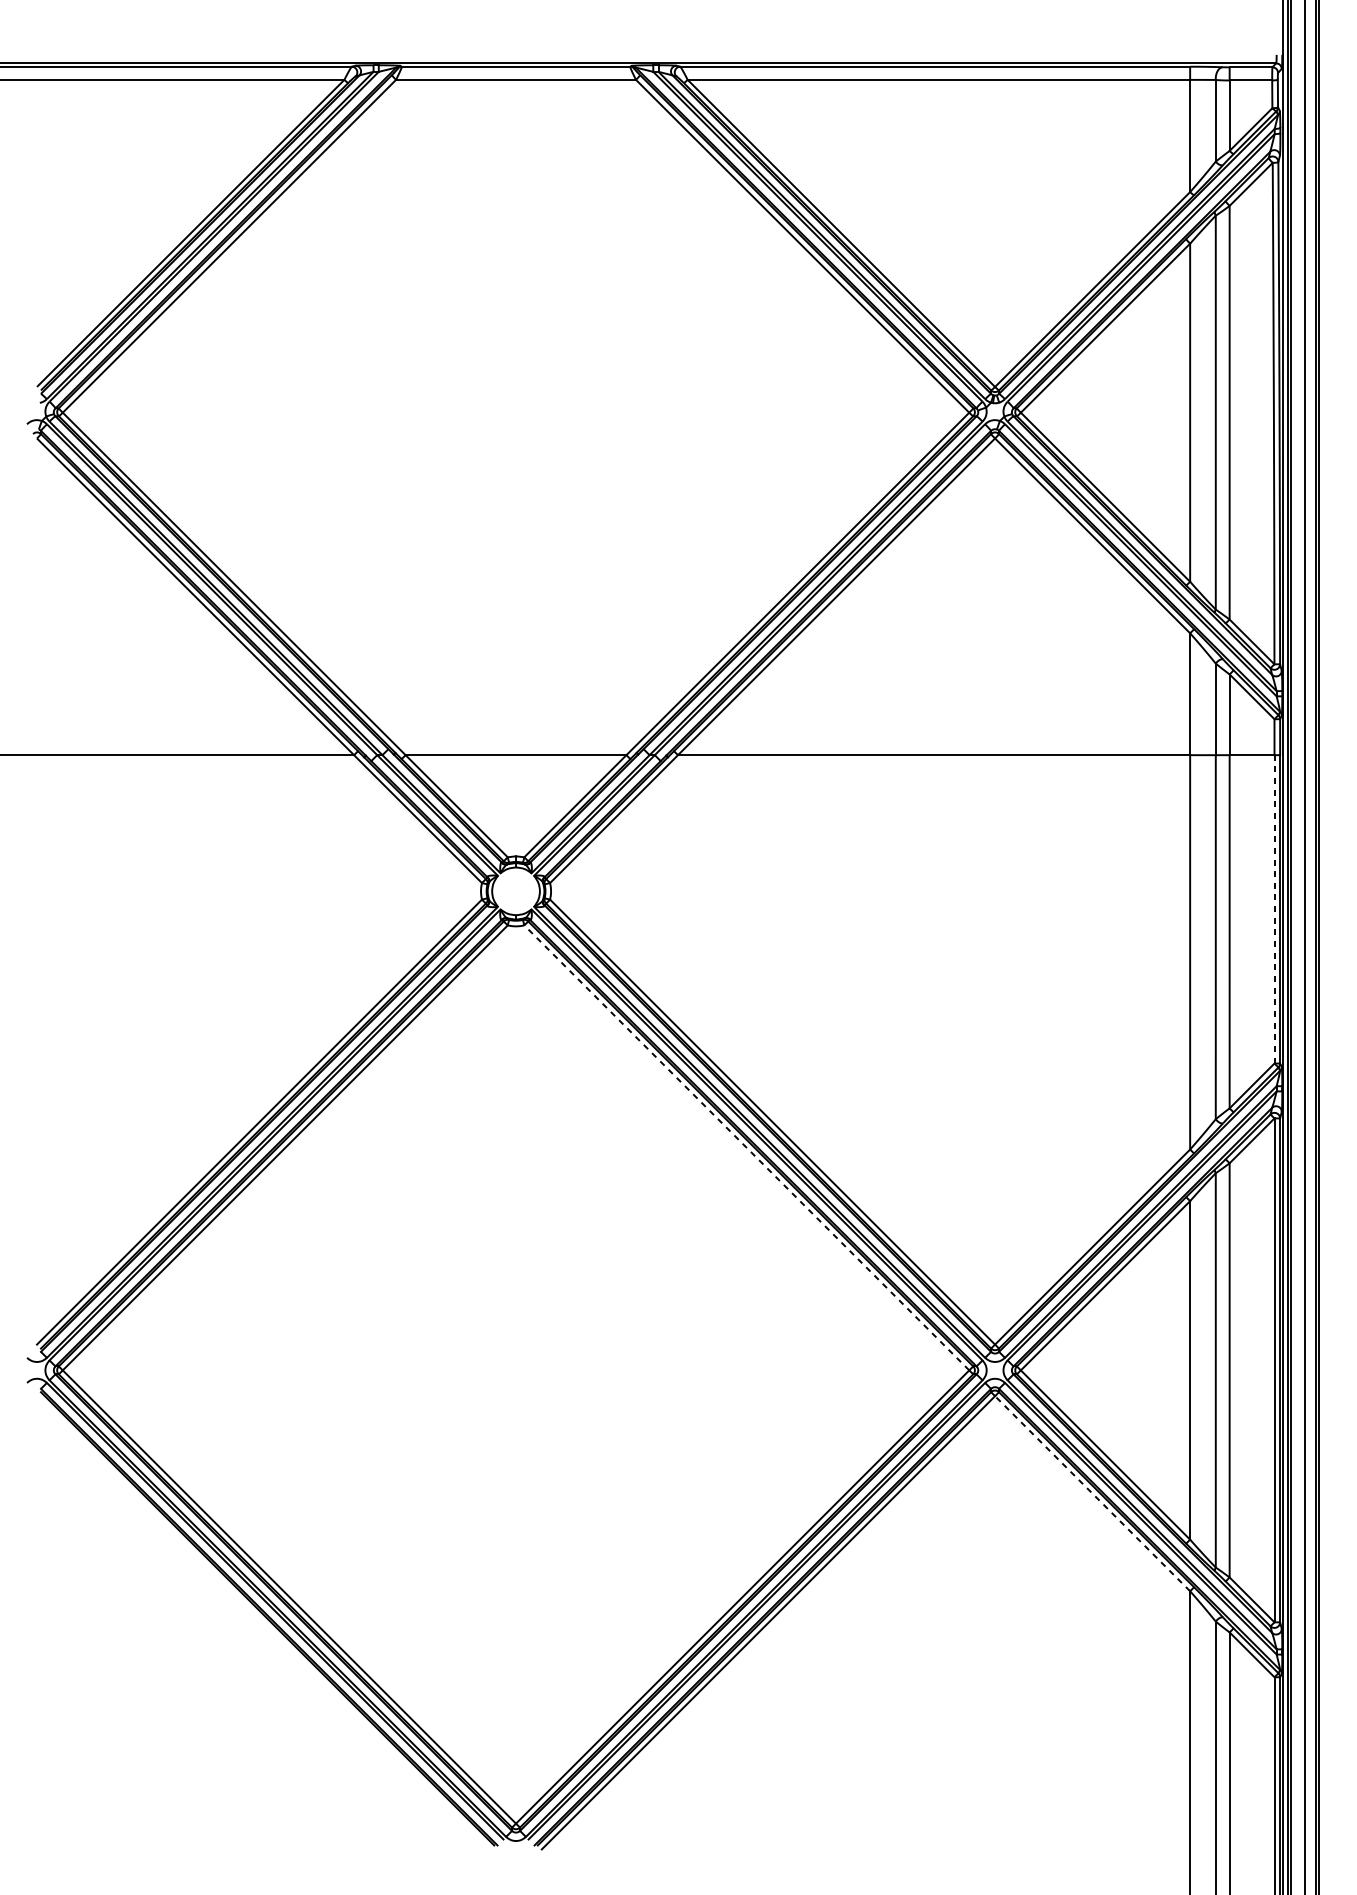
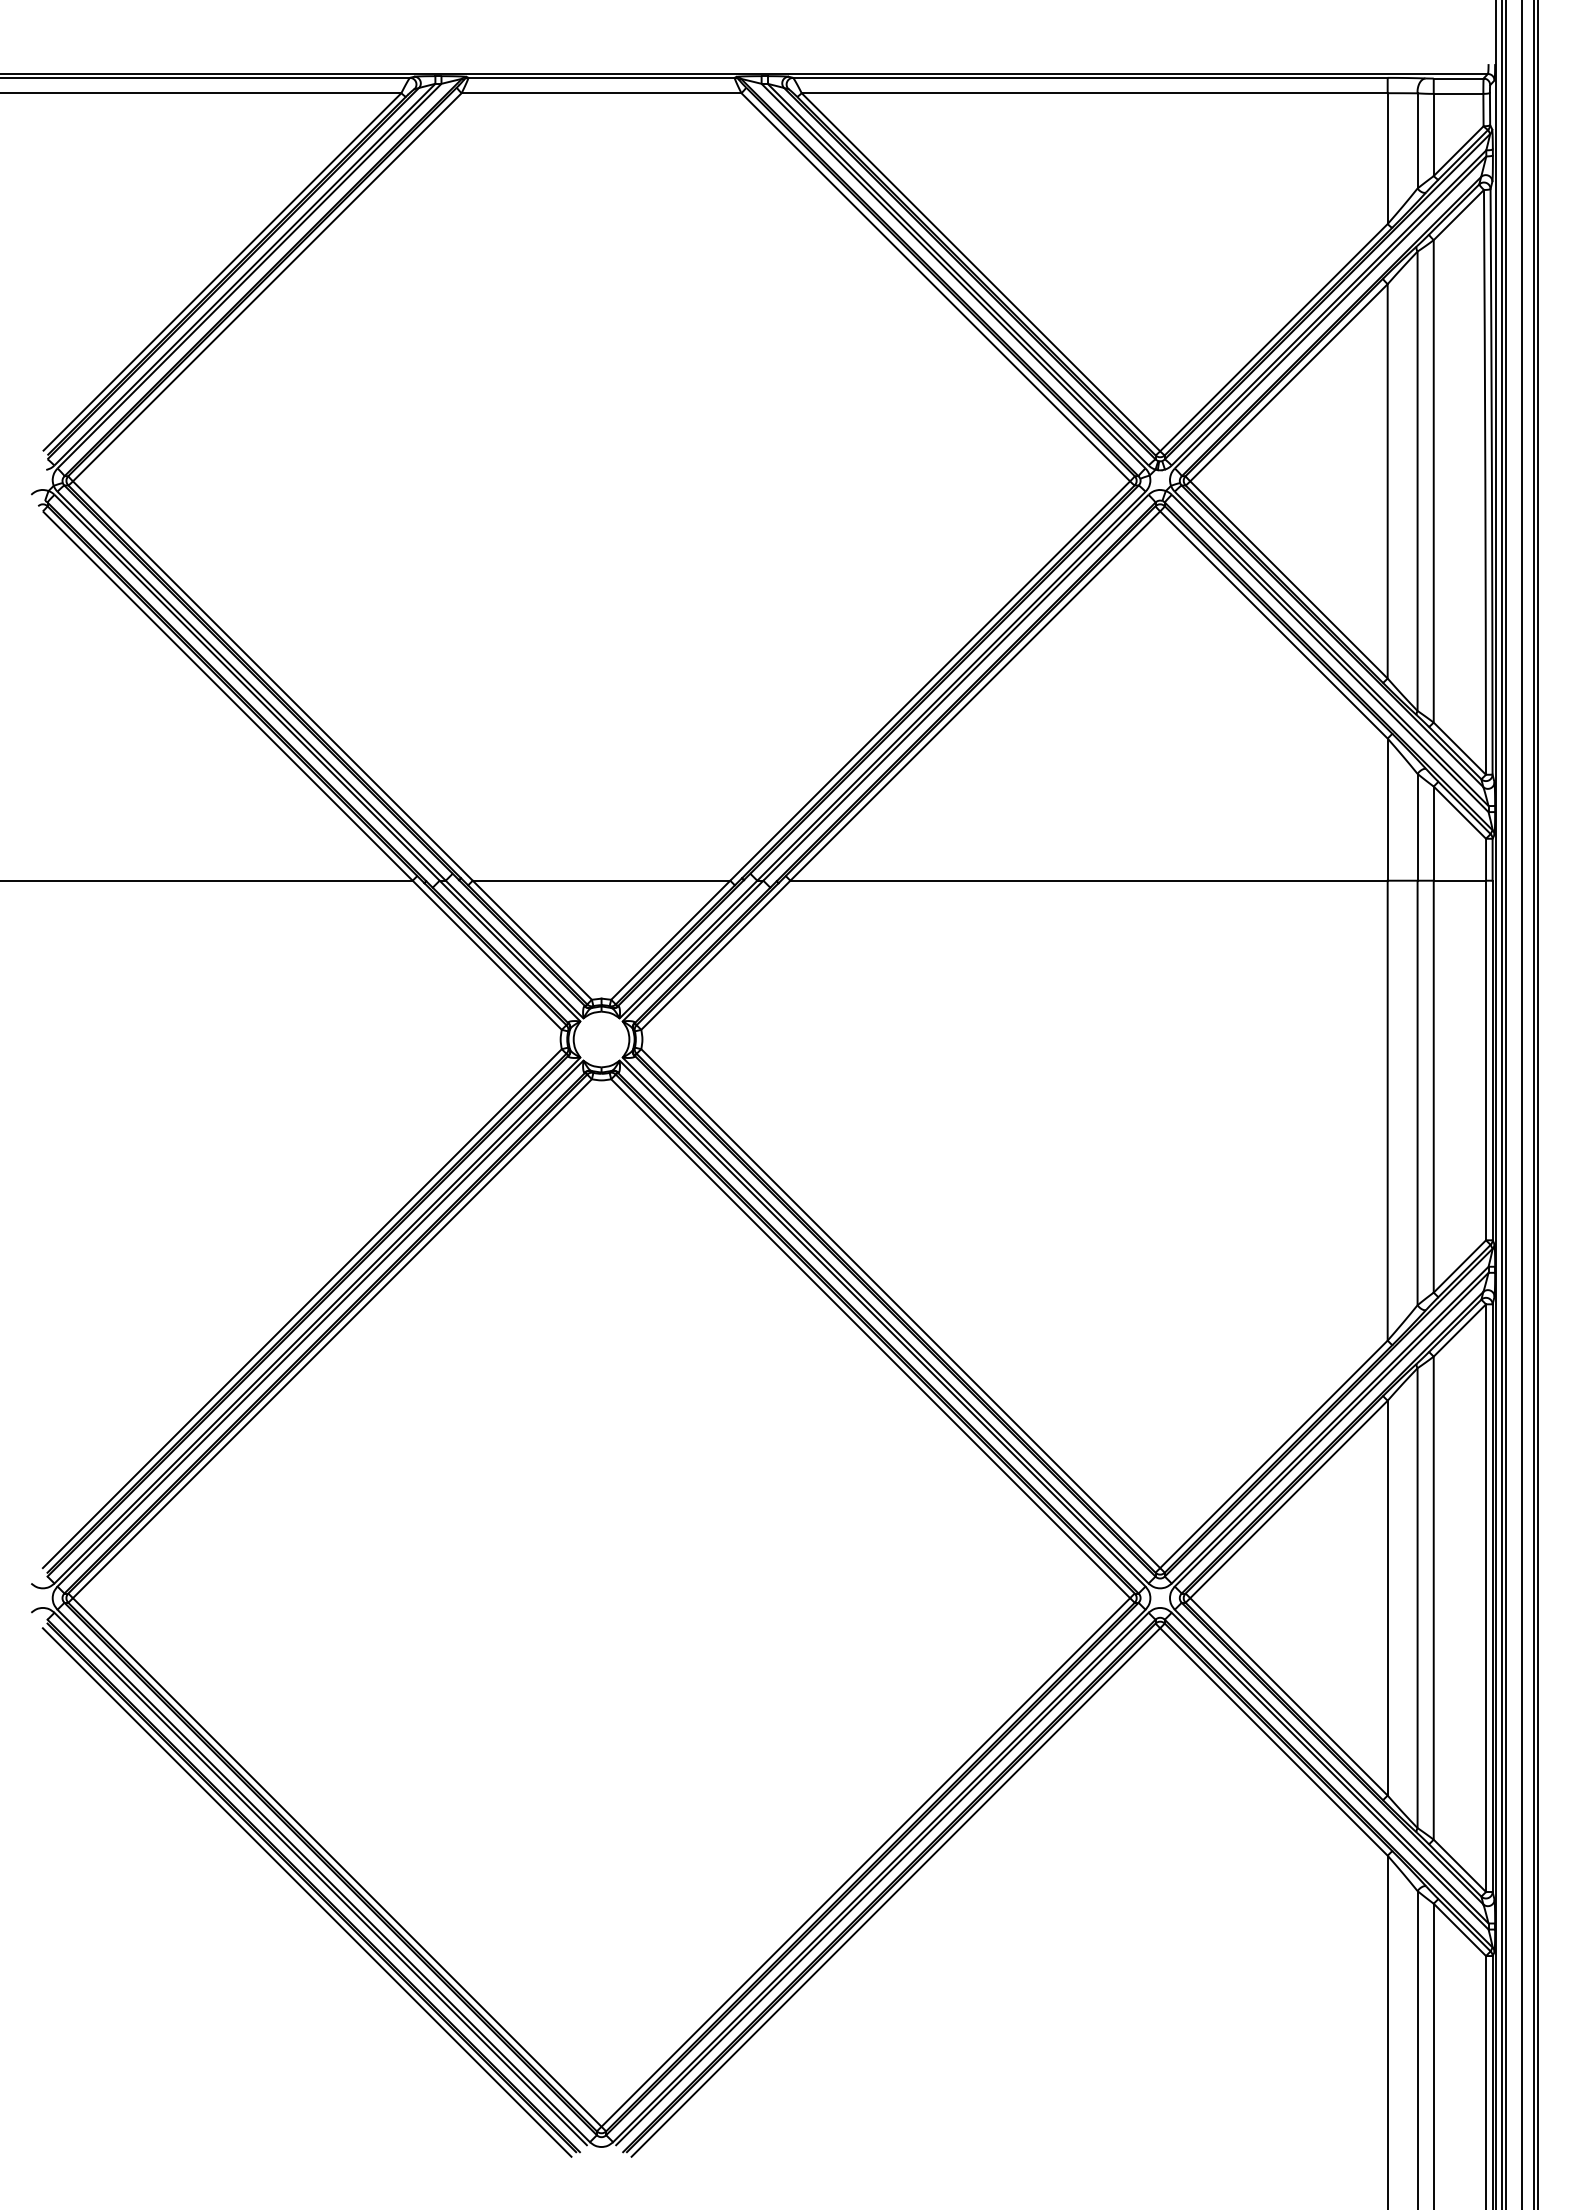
line: (1274, 909) -> (1486, 1060), dashed -> solid
line: (746, 1147) -> (870, 1338), dashed -> solid
line: (1092, 1493) -> (1273, 1741), dashed -> solid
line: (263, 1622) -> (306, 1892), added

